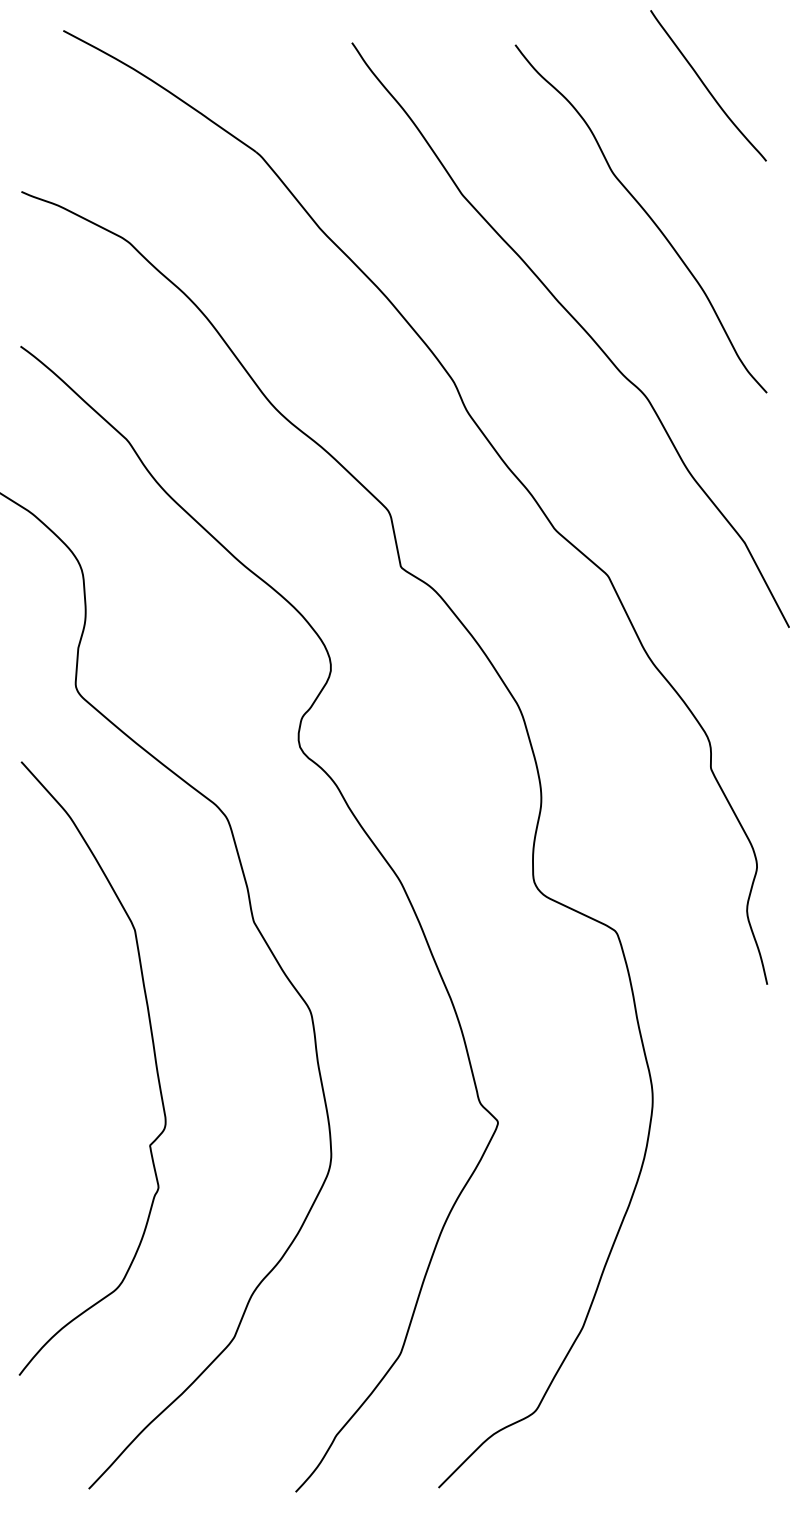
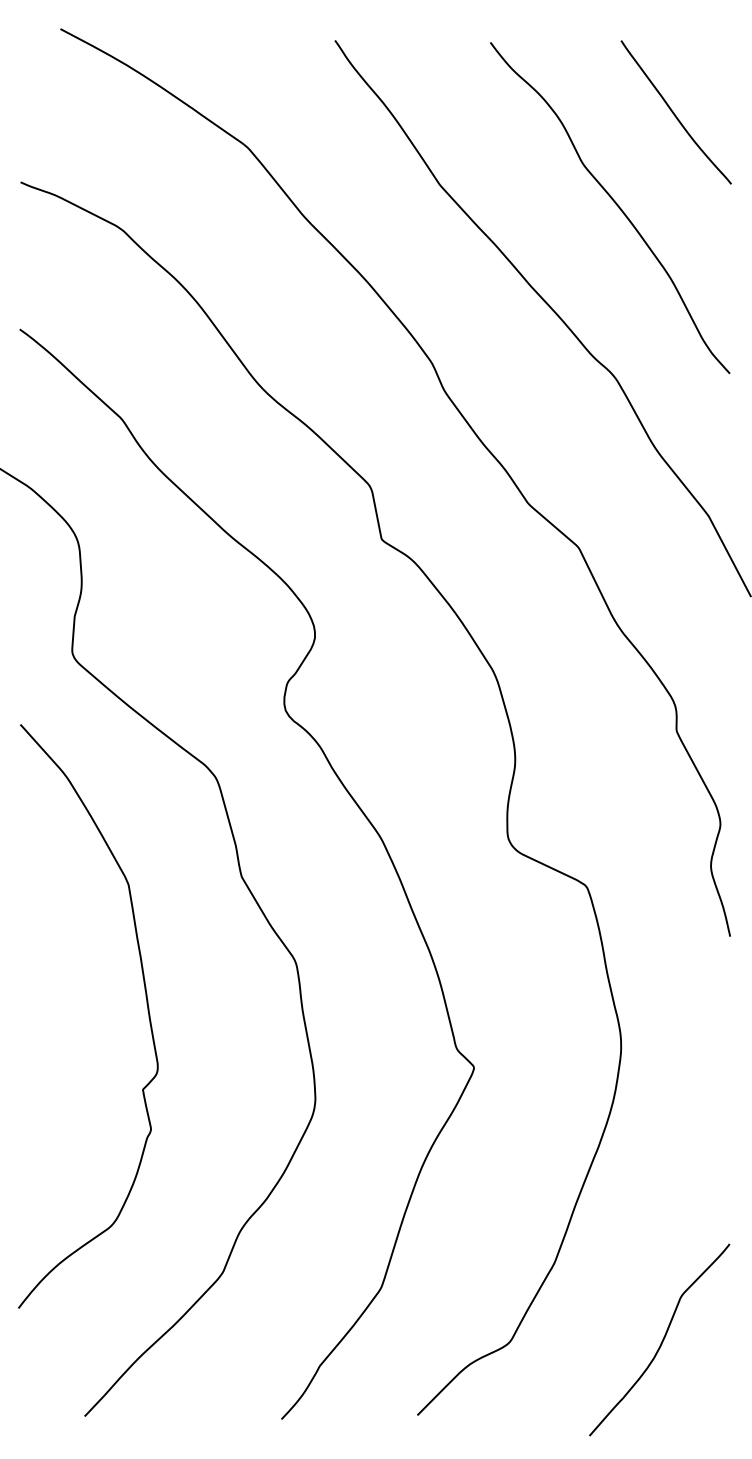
curve: (706, 85) -> (674, 112), moved
curve: (695, 1410) -> (661, 1341), added

